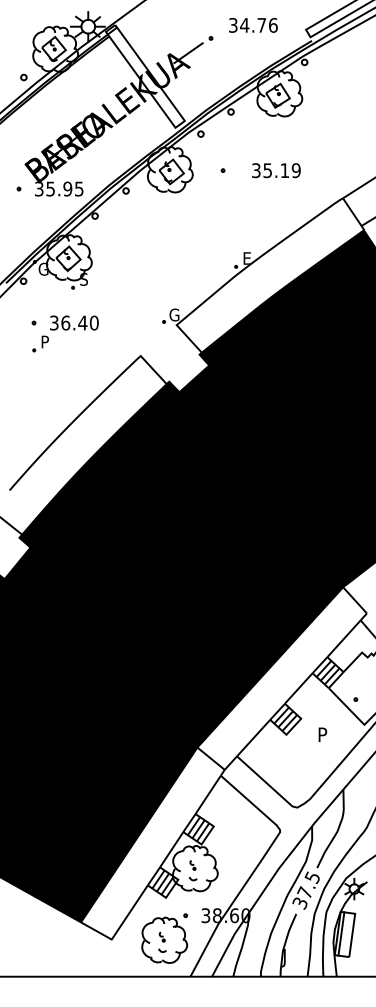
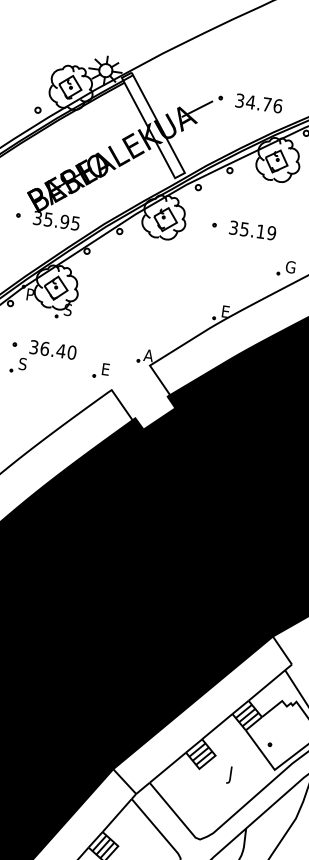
text: (253, 25) -> (259, 103), moved
text: (276, 170) -> (252, 230), moved
part: (303, 204) -> (286, 268), added
text: (43, 268) -> (31, 294), G -> P
text: (174, 314) -> (149, 355), G -> A
part: (126, 337) -> (100, 370), added
text: (45, 341) -> (23, 363), P -> S
text: (321, 736) -> (232, 775), P -> J

